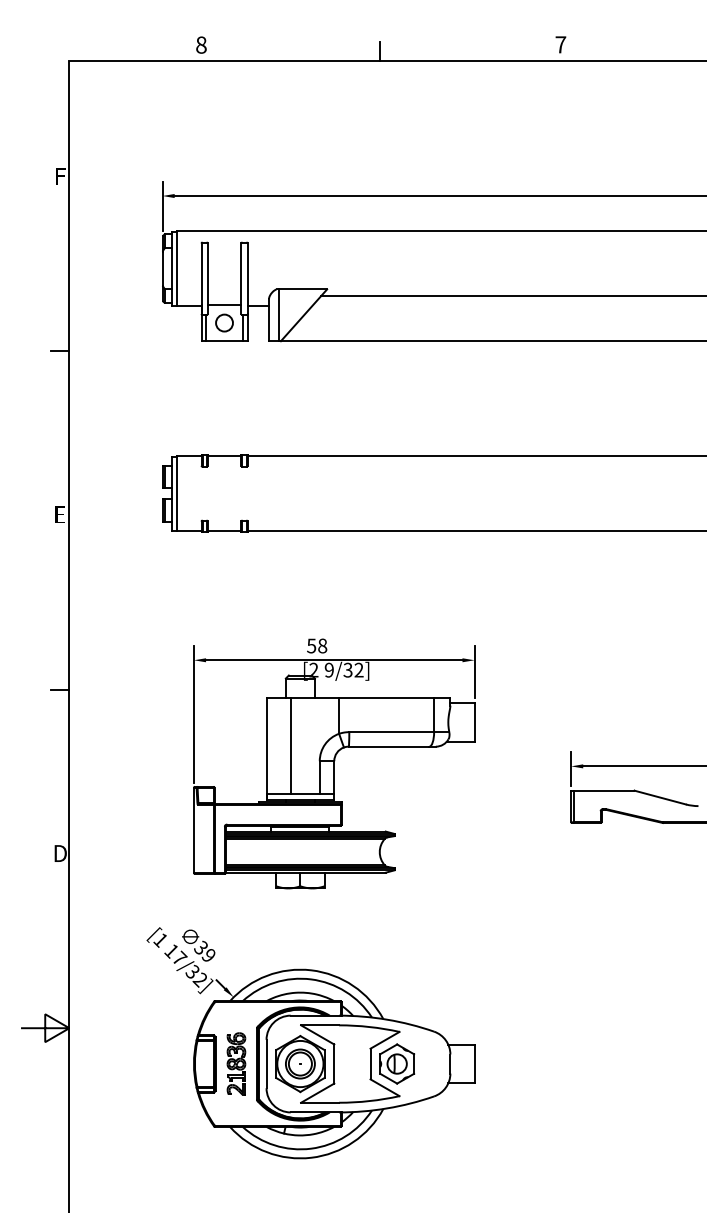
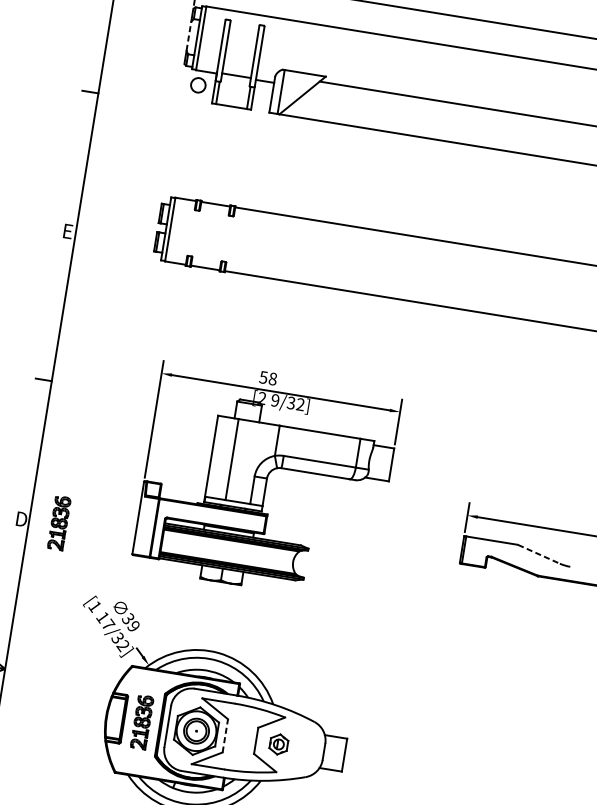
line: (162, 268) -> (188, 36), solid -> dashed
circle: (224, 322) -> (198, 84), moved
line: (660, 797) -> (539, 554), solid -> dashed
part: (104, 850) -> (59, 522), added
part: (397, 1063) -> (279, 744), size x0.6
line: (334, 1064) -> (225, 736), solid -> dashed

